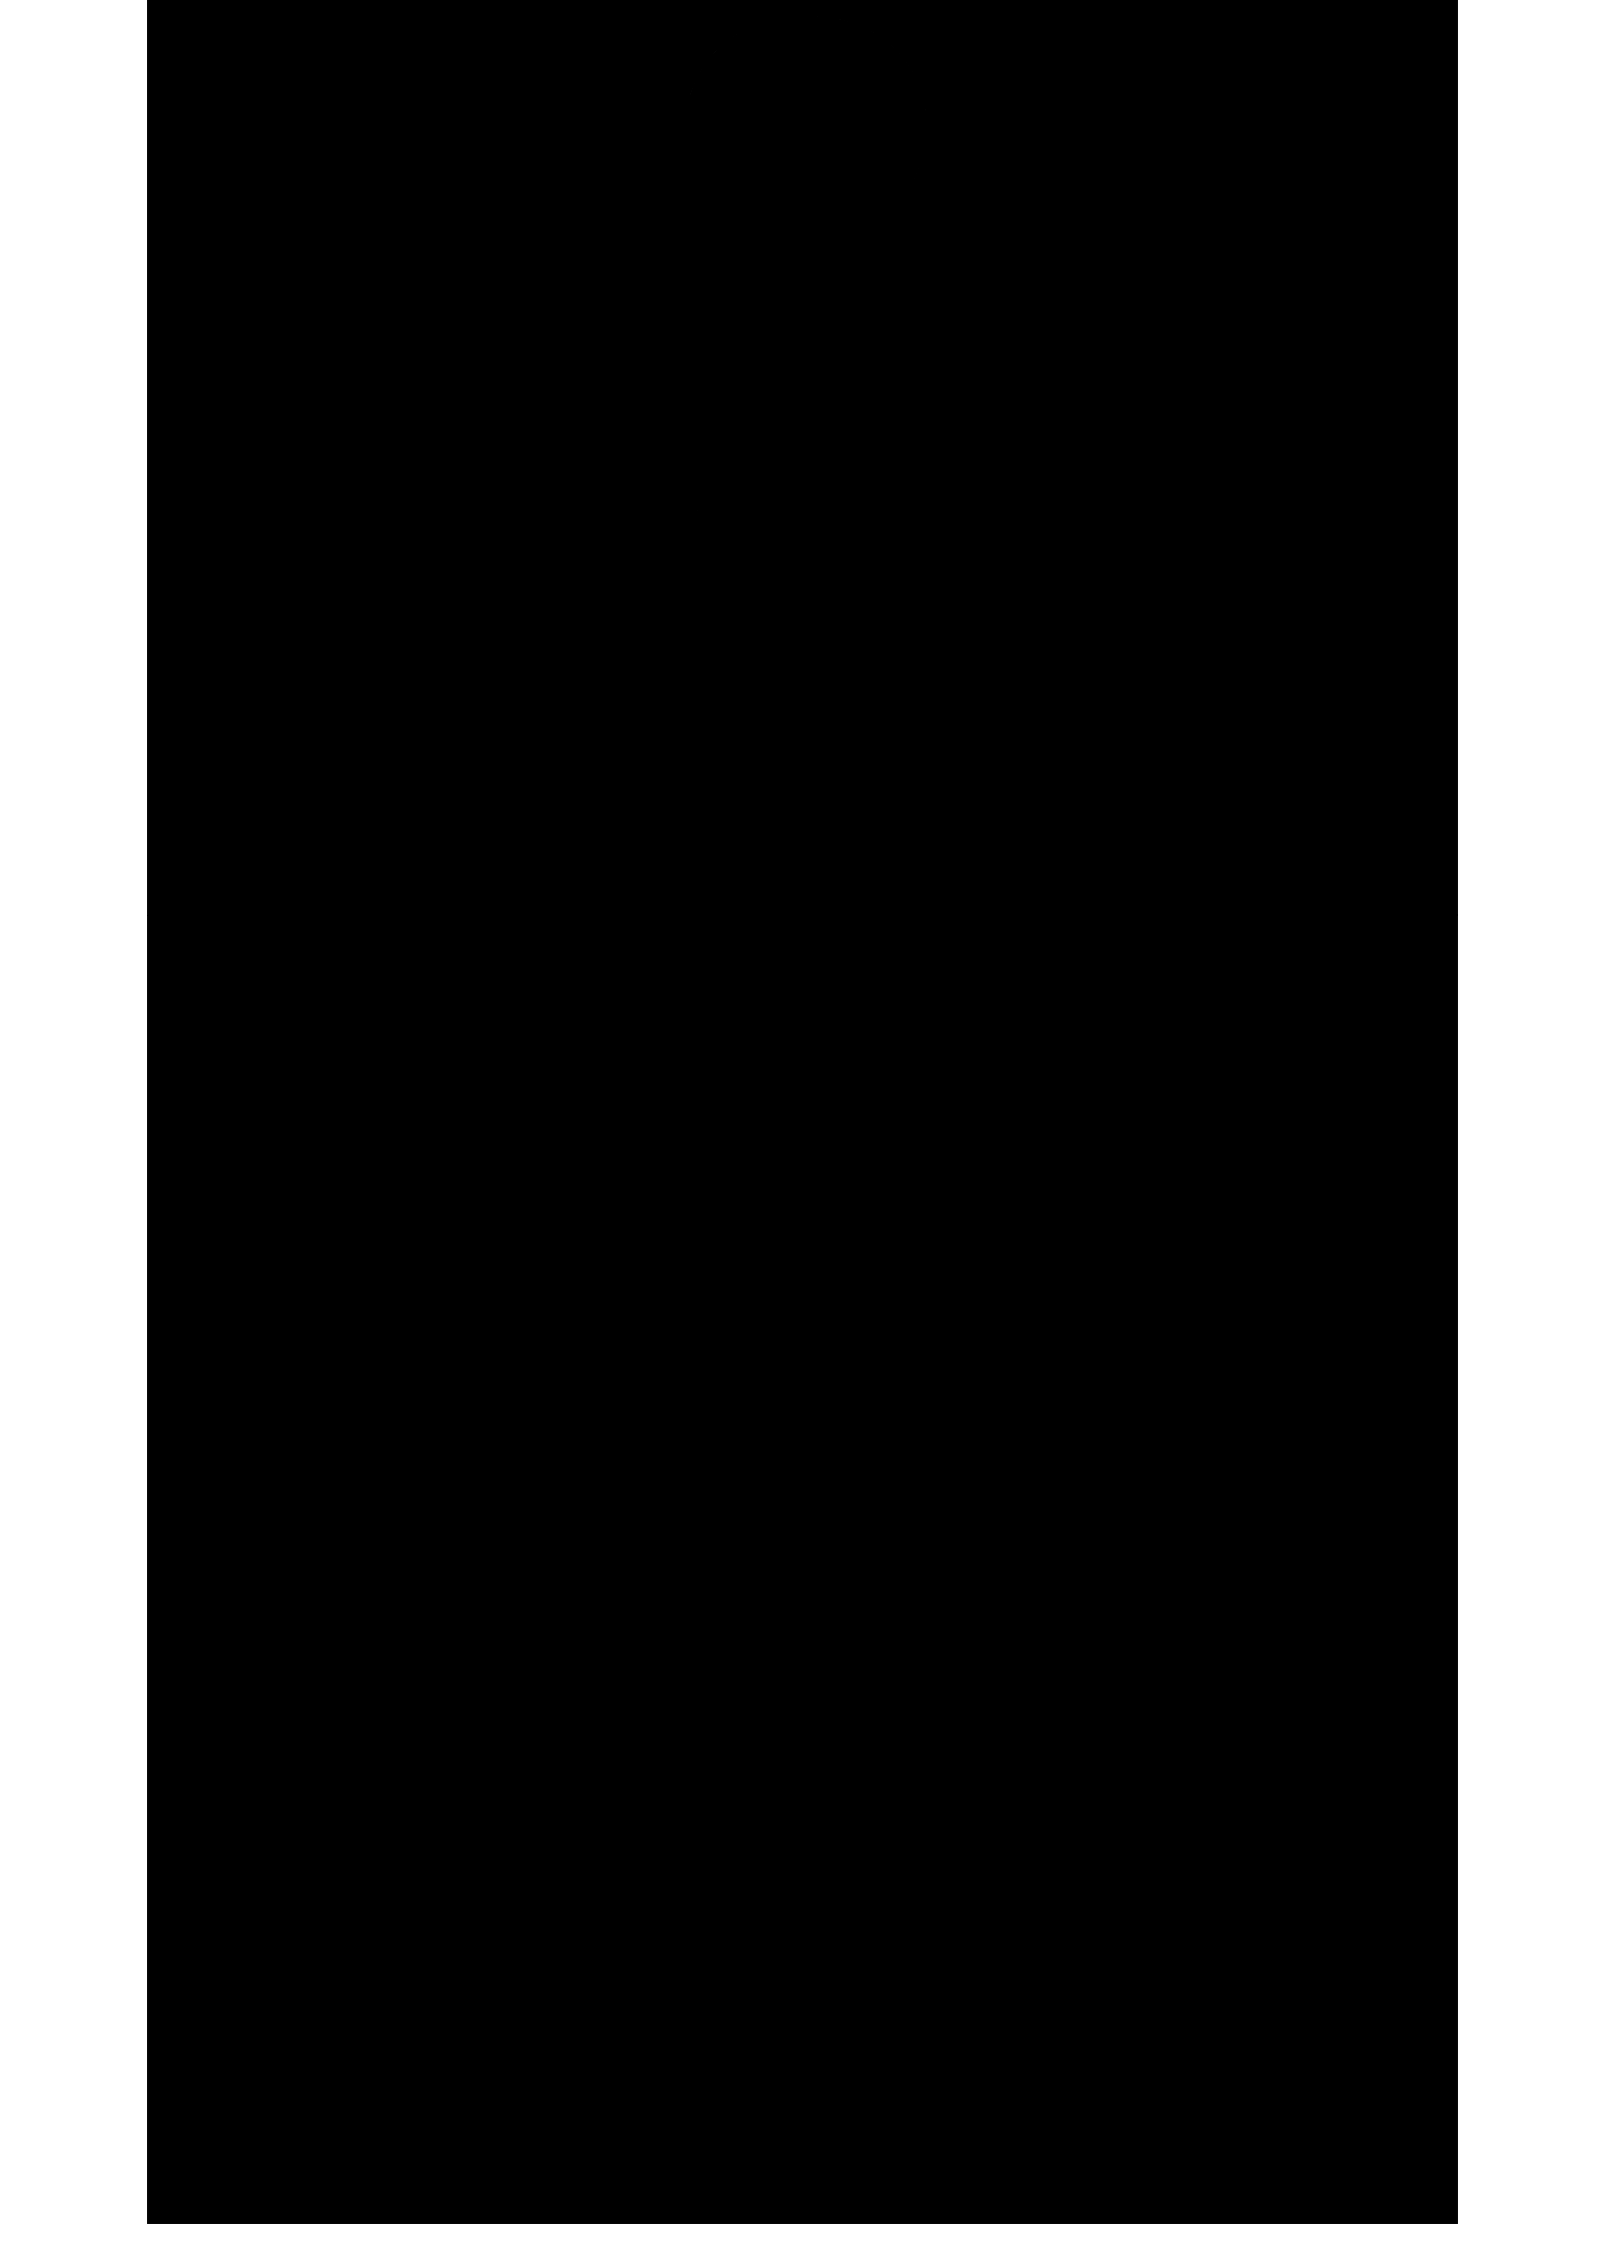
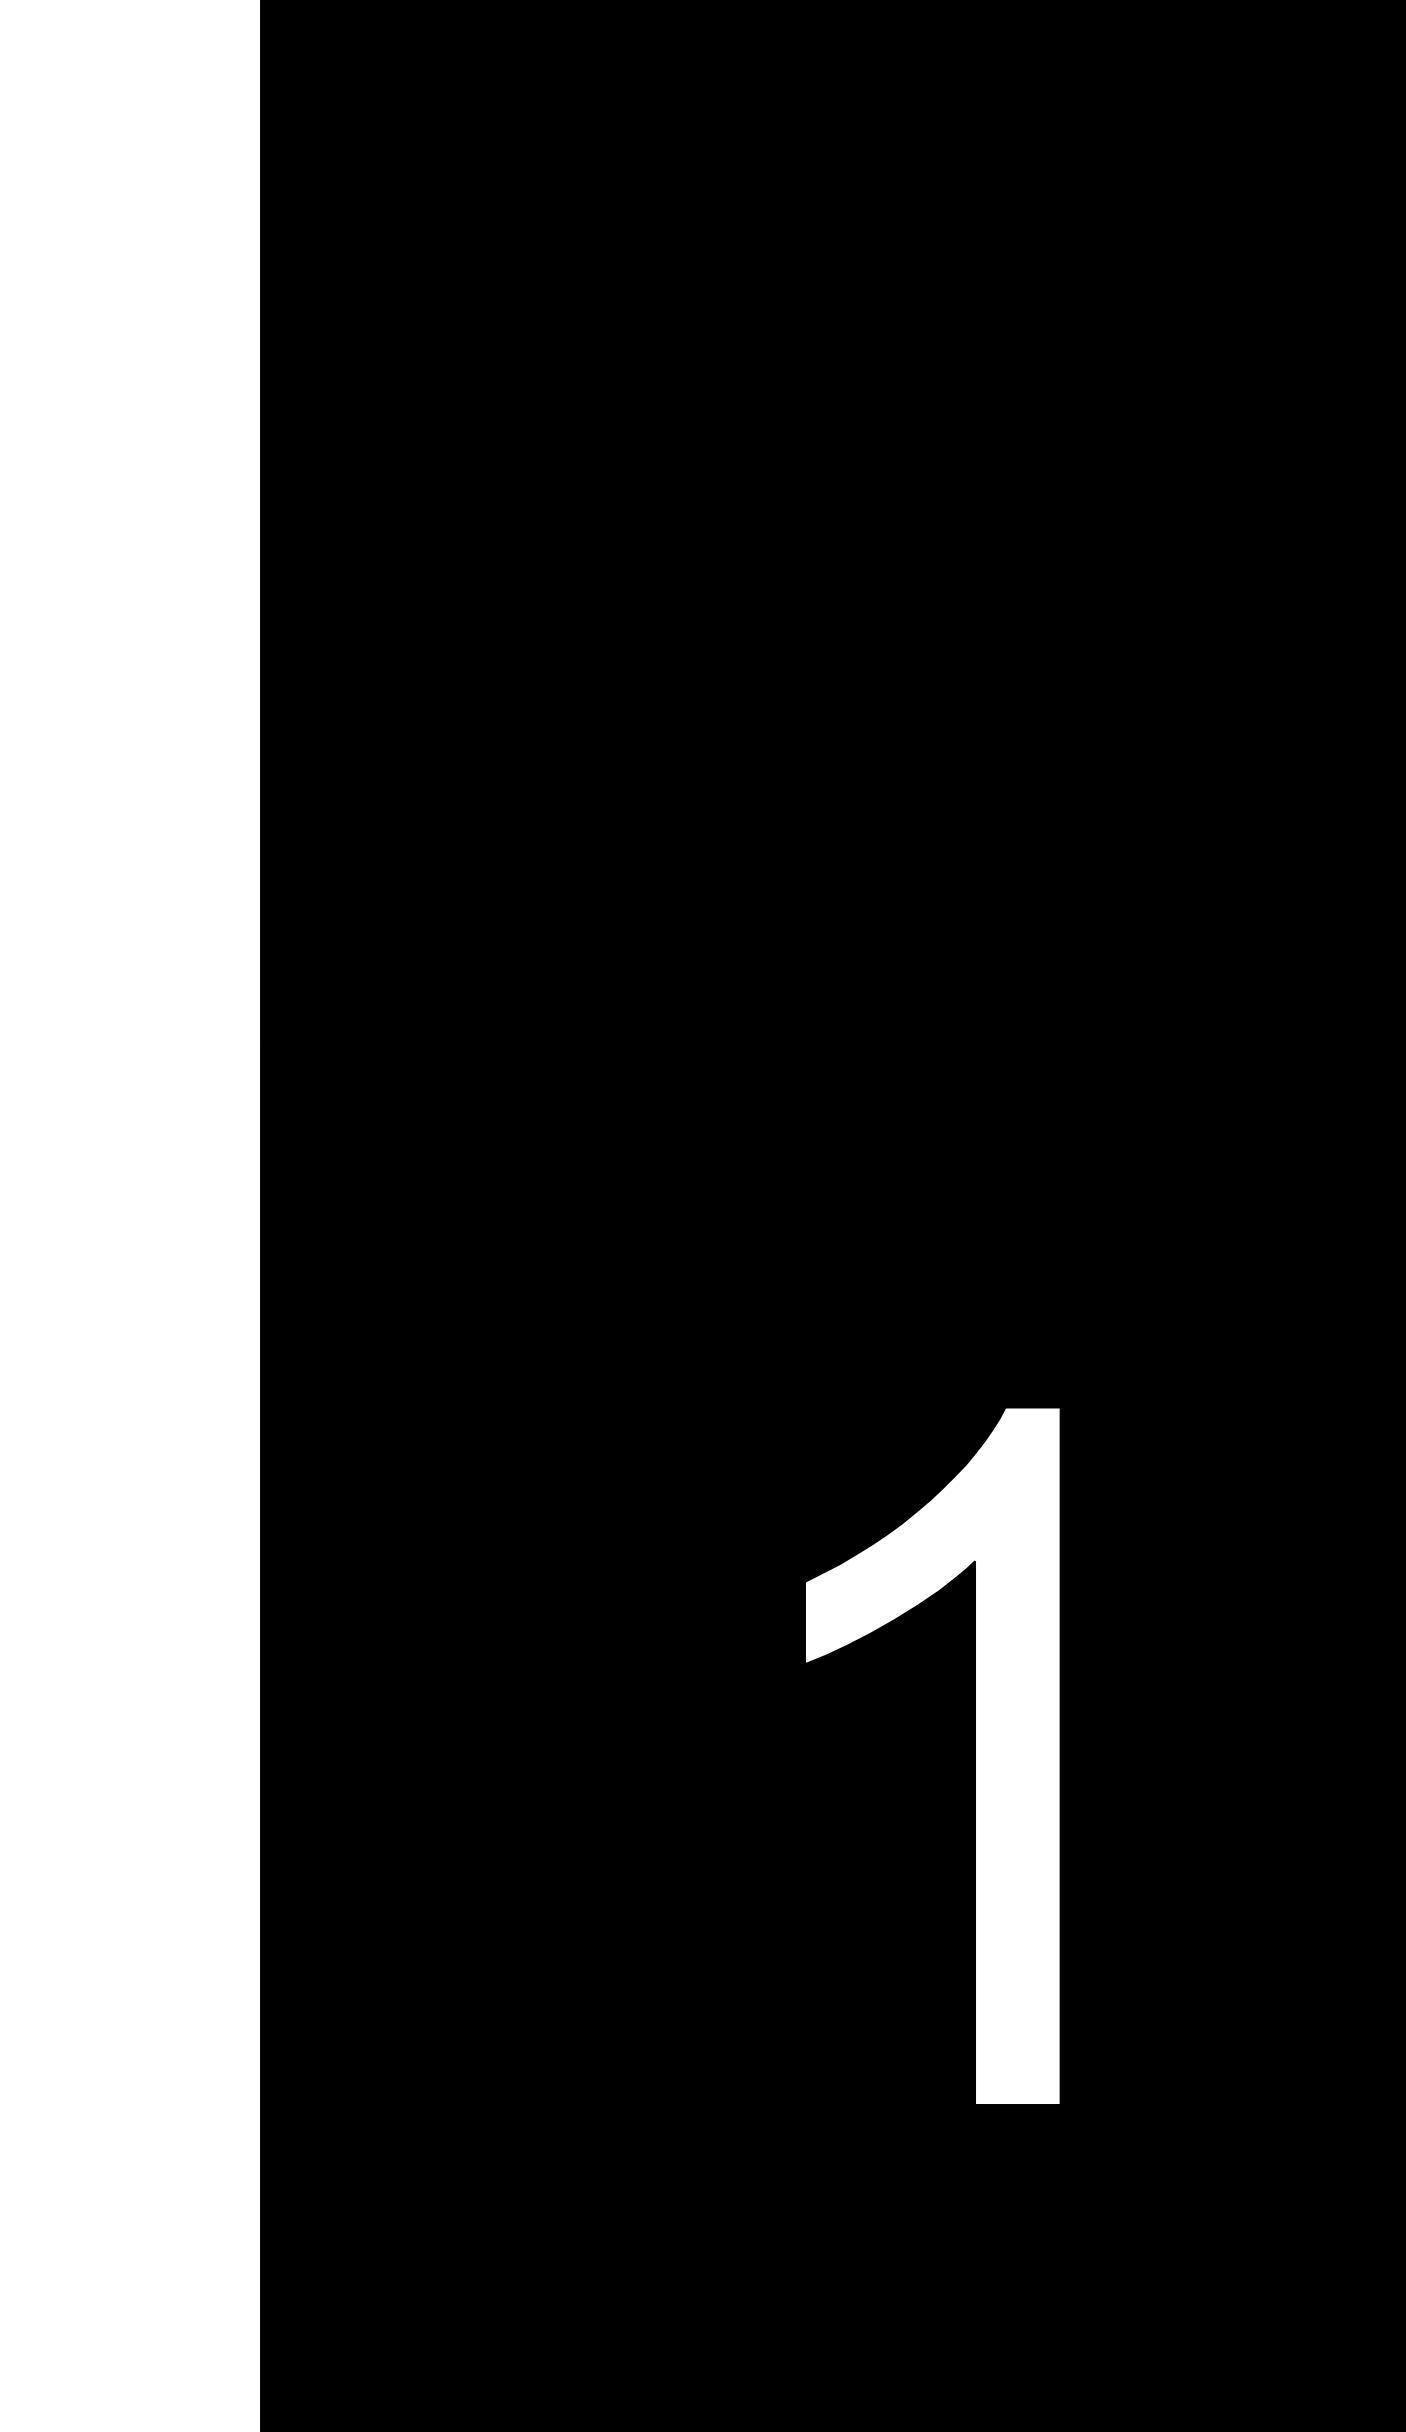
fill: (756, 1561) -> (932, 1756), removed

